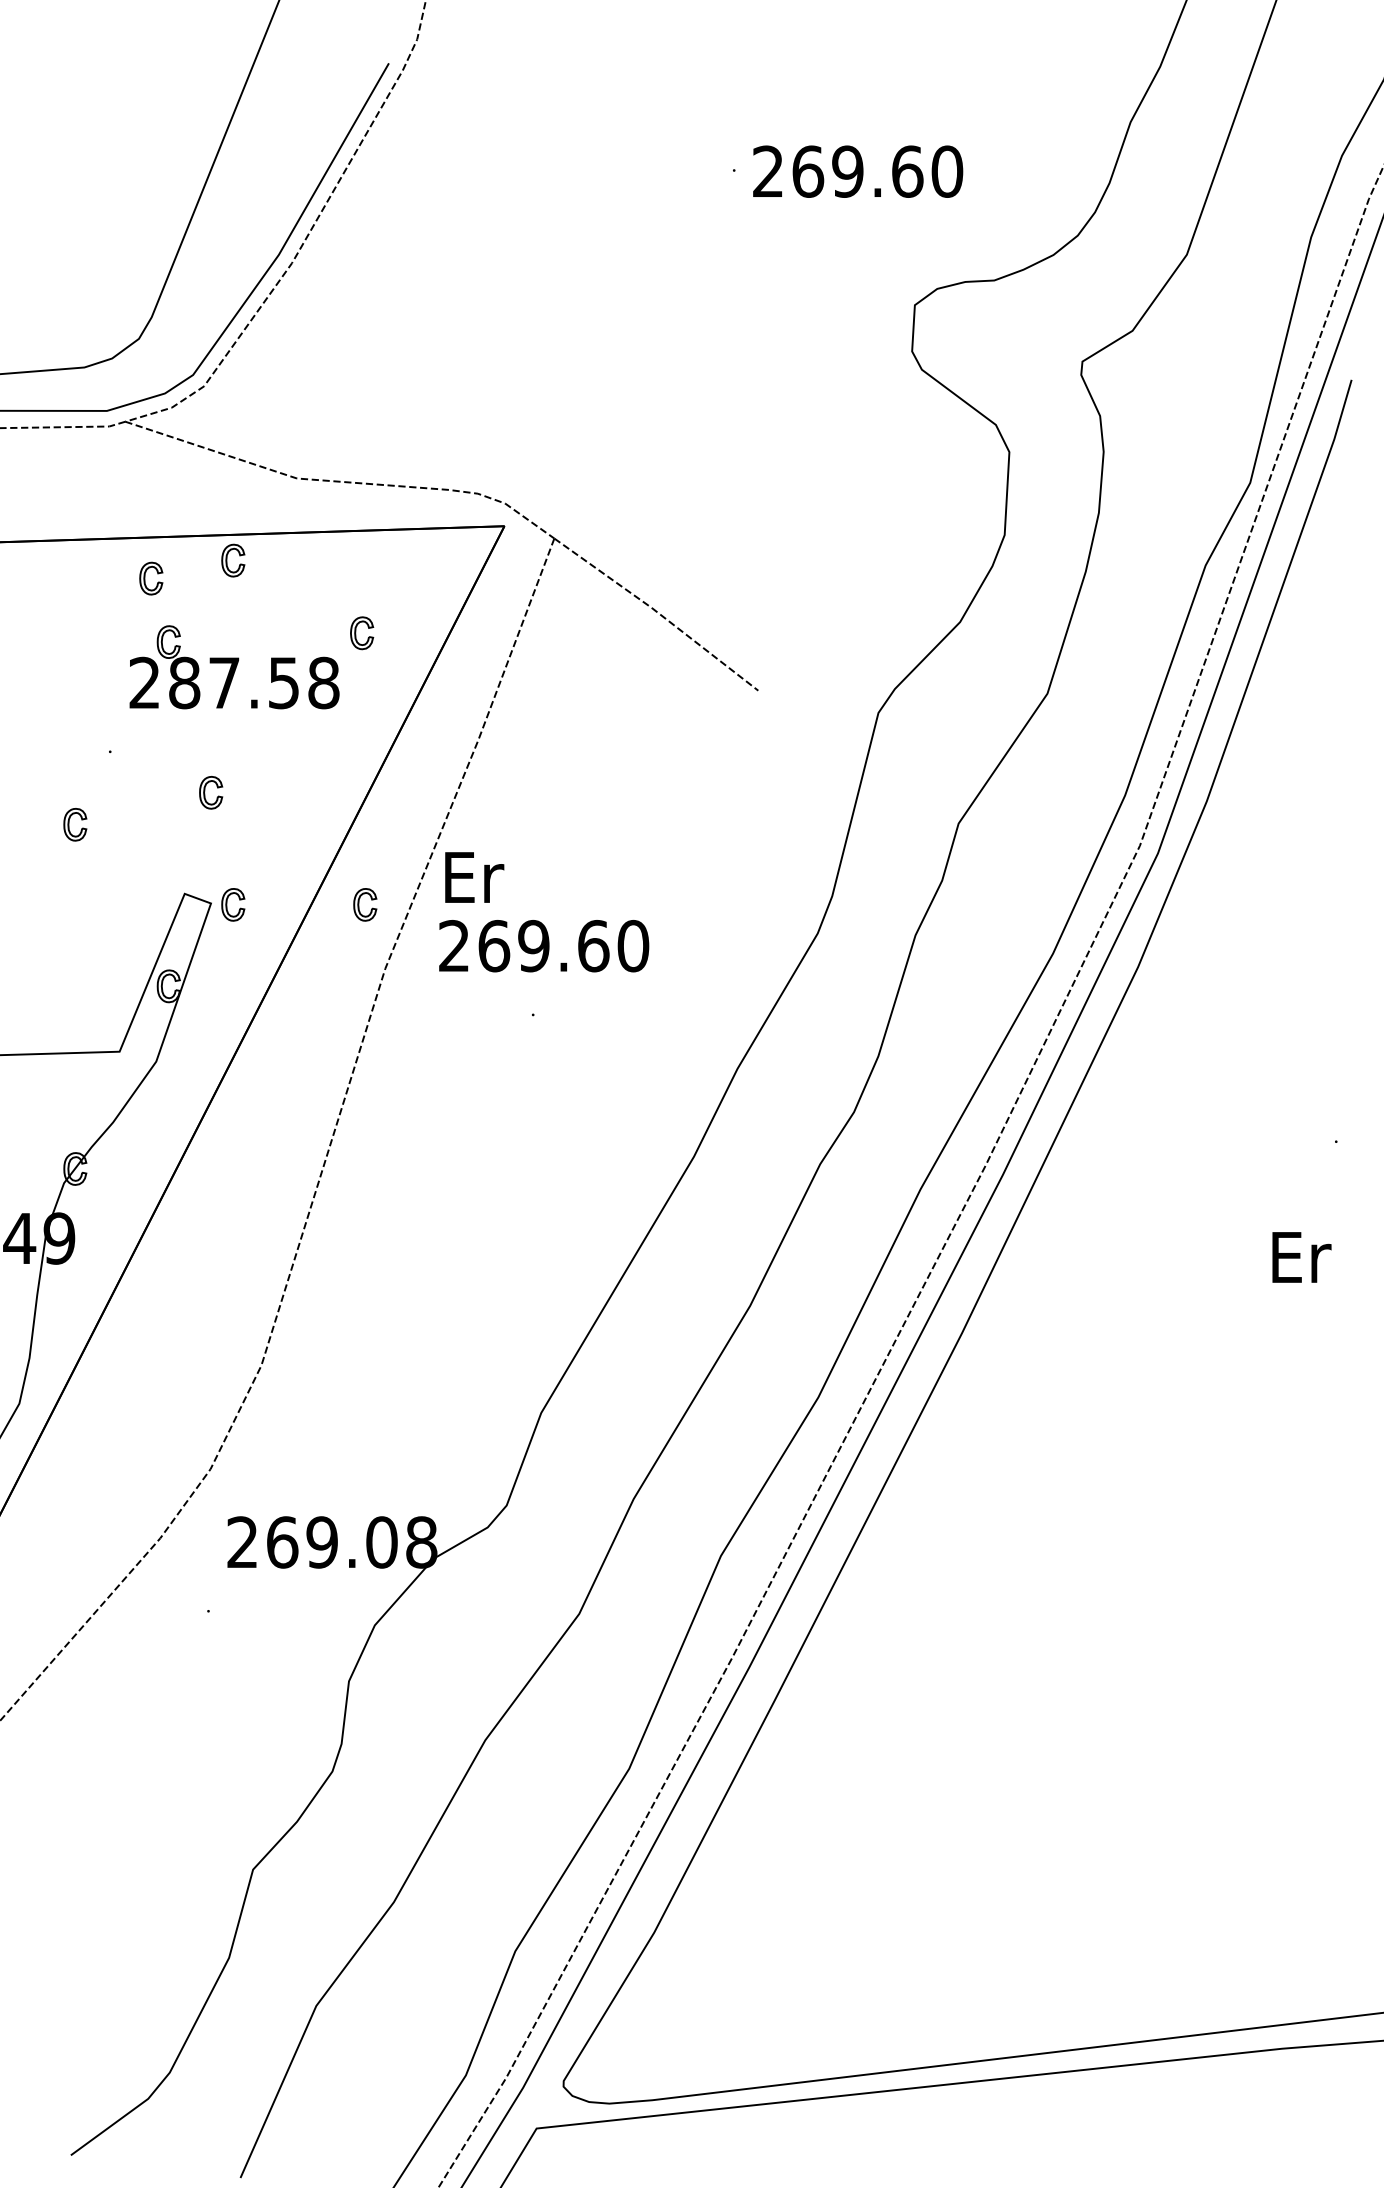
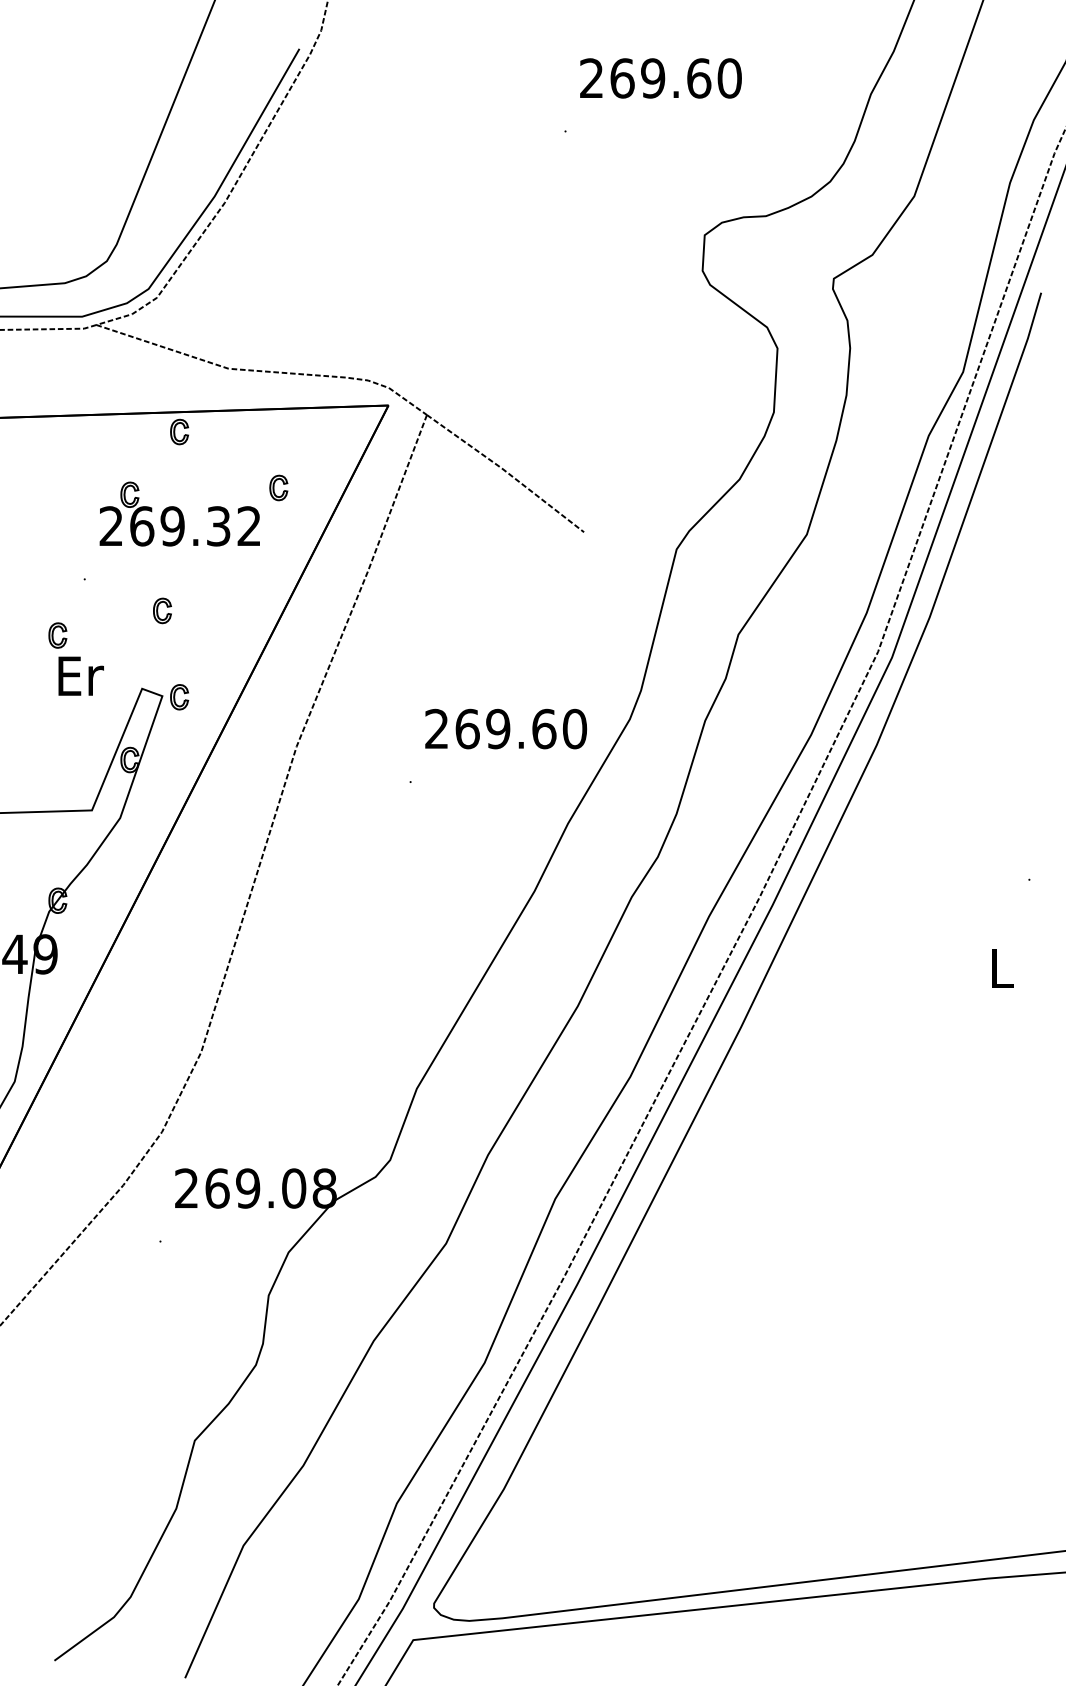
text: (858, 171) -> (661, 78), moved
part: (151, 578) -> (116, 445), removed
text: (254, 682) -> (195, 525), 287.58 -> 269.32
text: (474, 877) -> (81, 676), moved
part: (365, 904) -> (281, 696), removed
text: (544, 946) -> (506, 729), moved
text: (1301, 1257) -> (1002, 968), Er -> L

